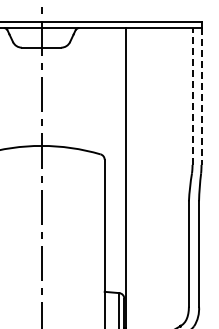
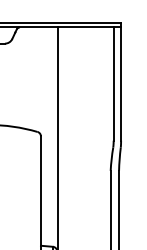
line: (192, 95) -> (113, 83), dashed -> solid
line: (201, 96) -> (121, 84), dashed -> solid

